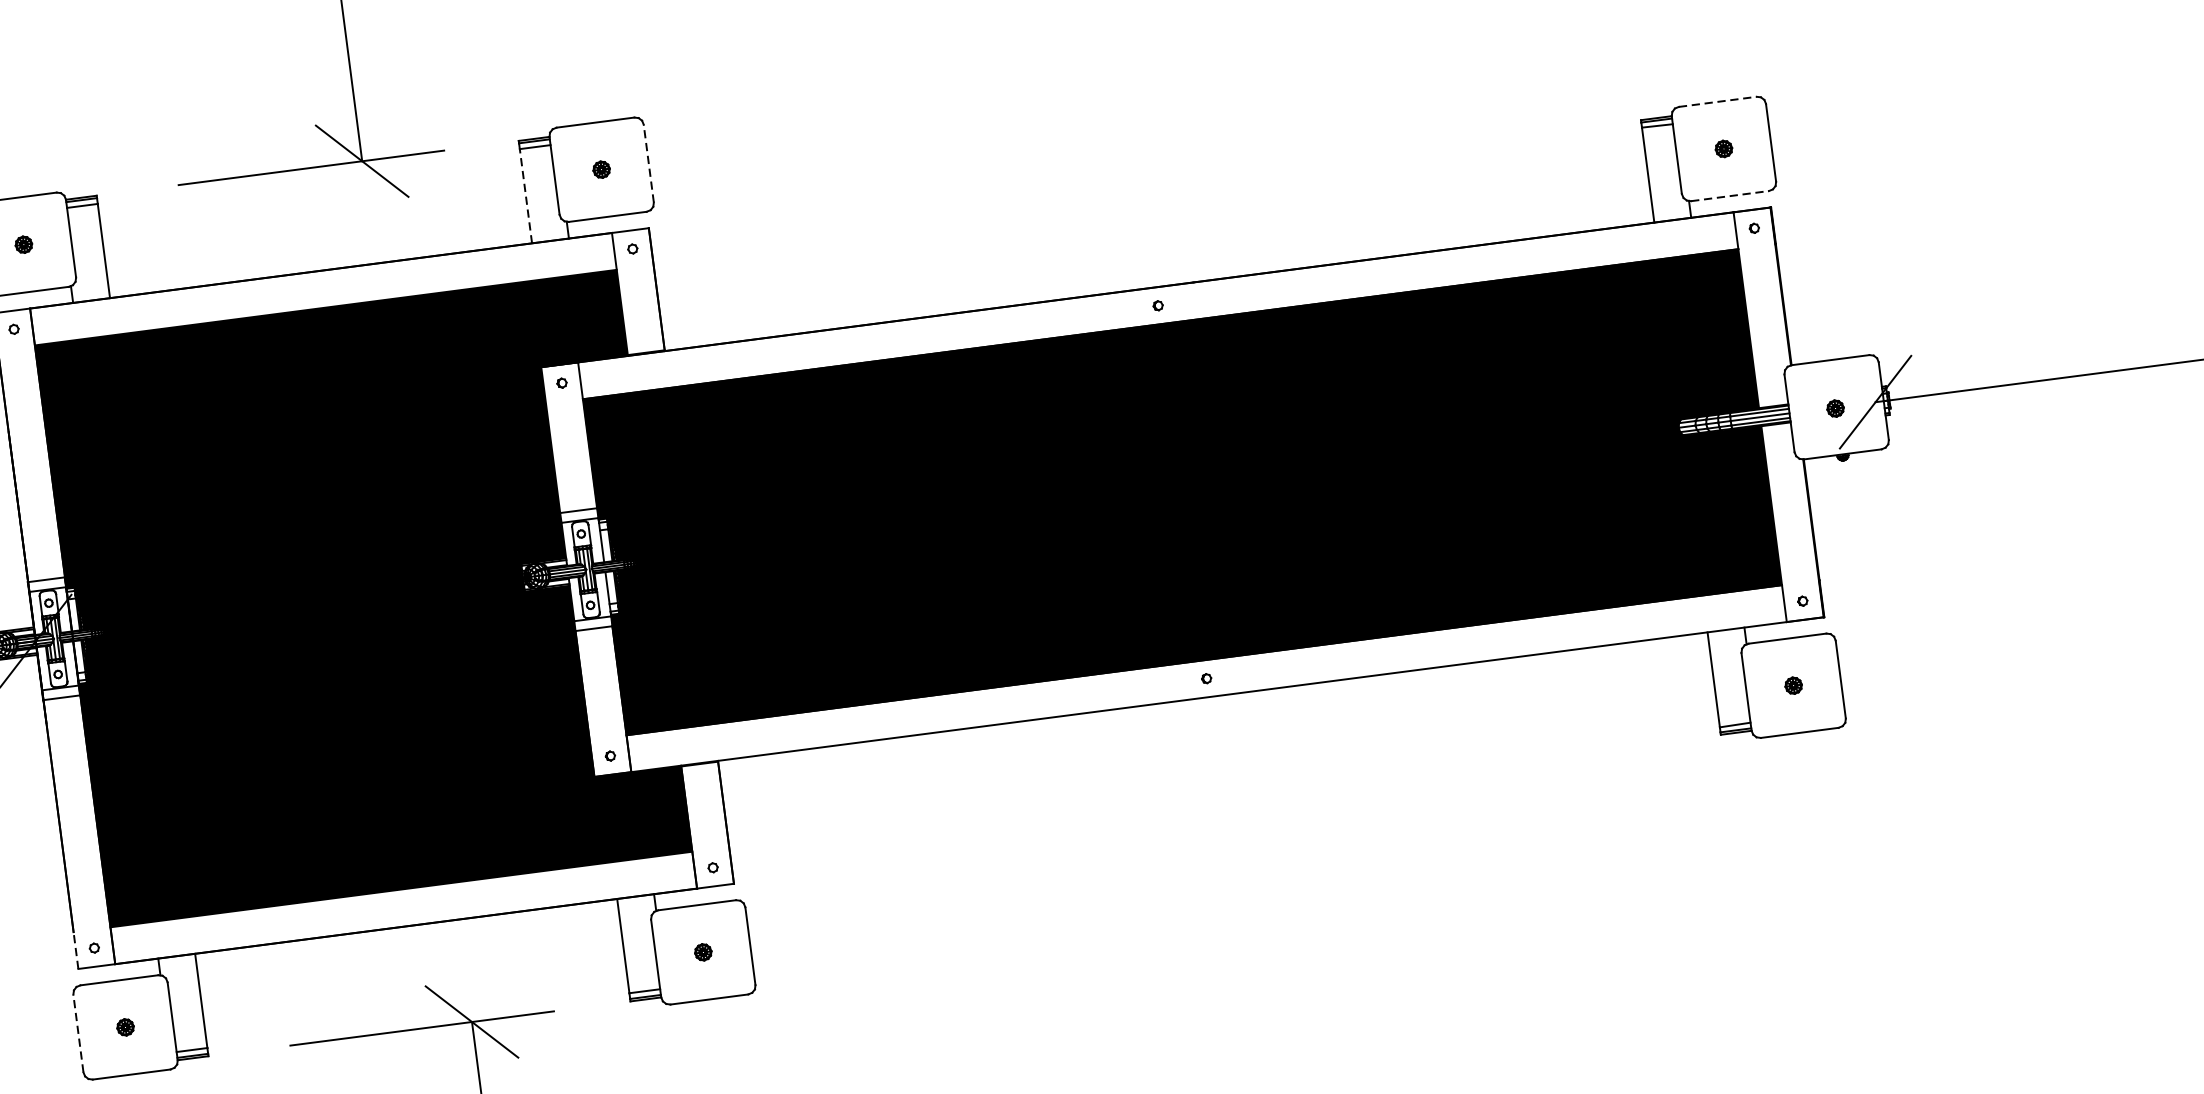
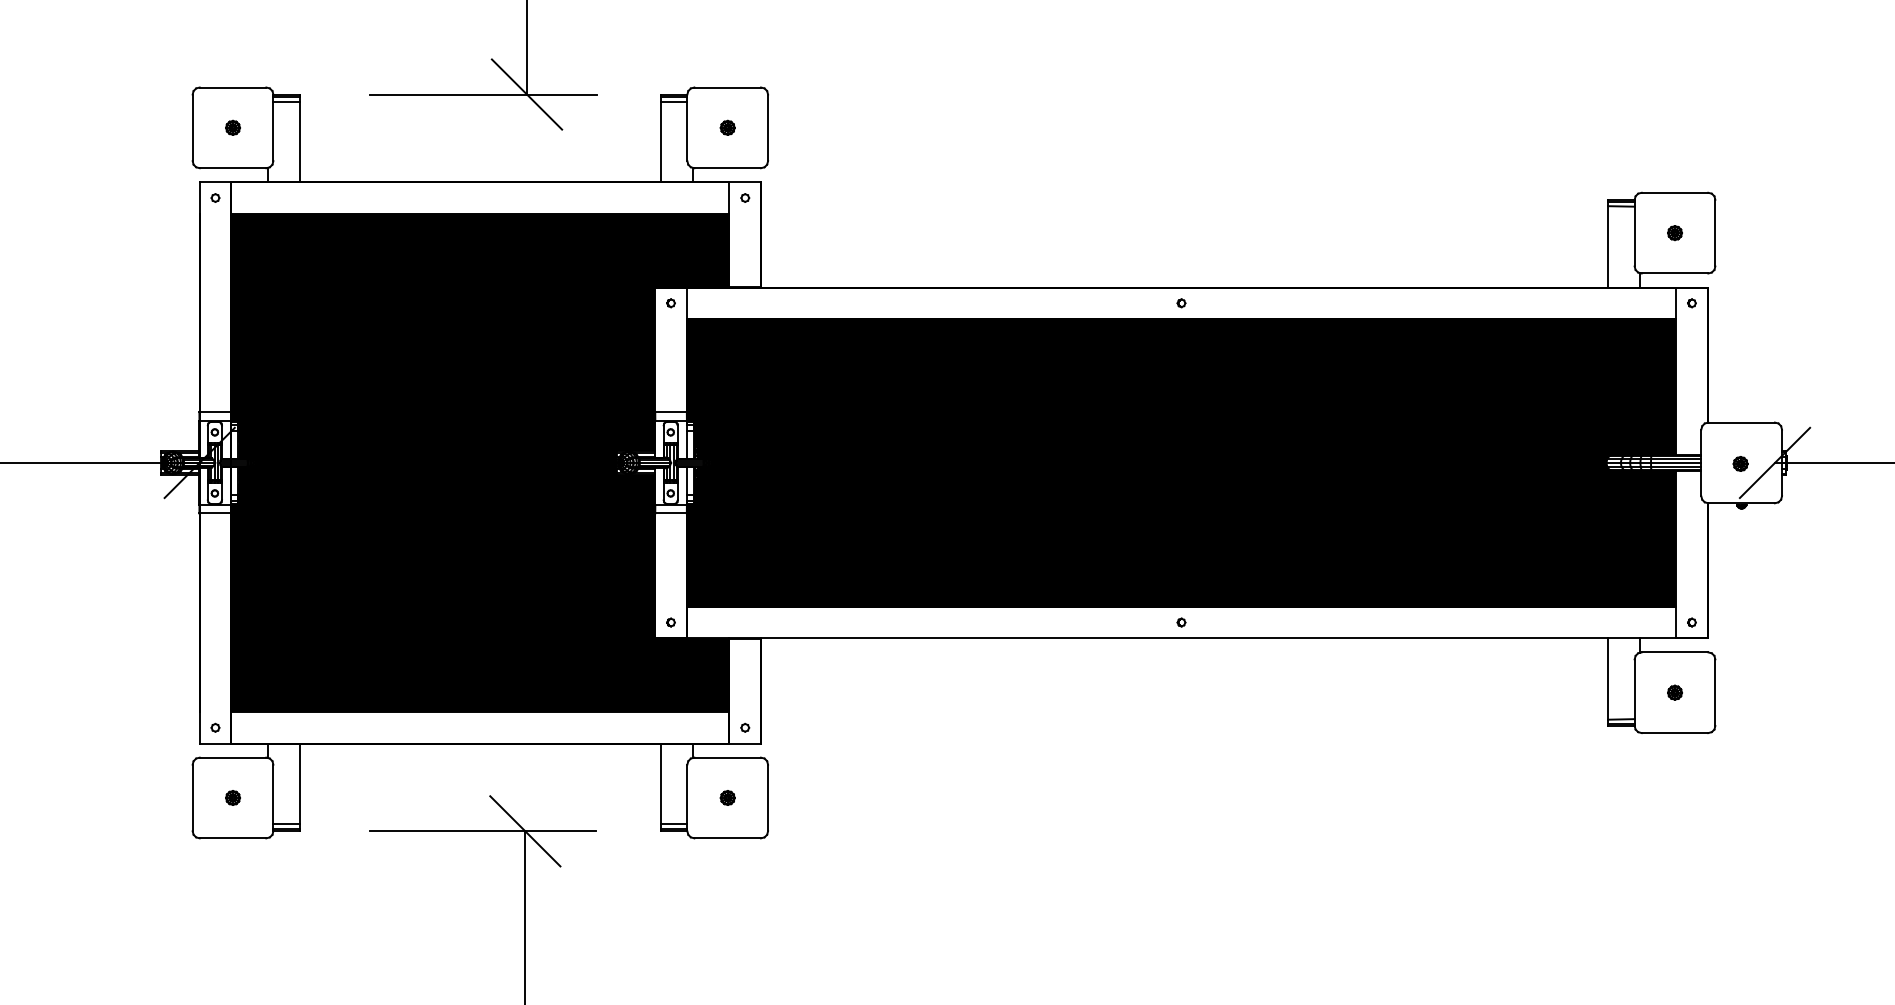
line: (1718, 101) -> (1675, 192), dashed -> solid
line: (649, 163) -> (768, 127), dashed -> solid
line: (526, 195) -> (661, 141), dashed -> solid
line: (1730, 196) -> (1675, 273), dashed -> solid
line: (75, 950) -> (199, 727), dashed -> solid
line: (78, 1032) -> (192, 797), dashed -> solid

